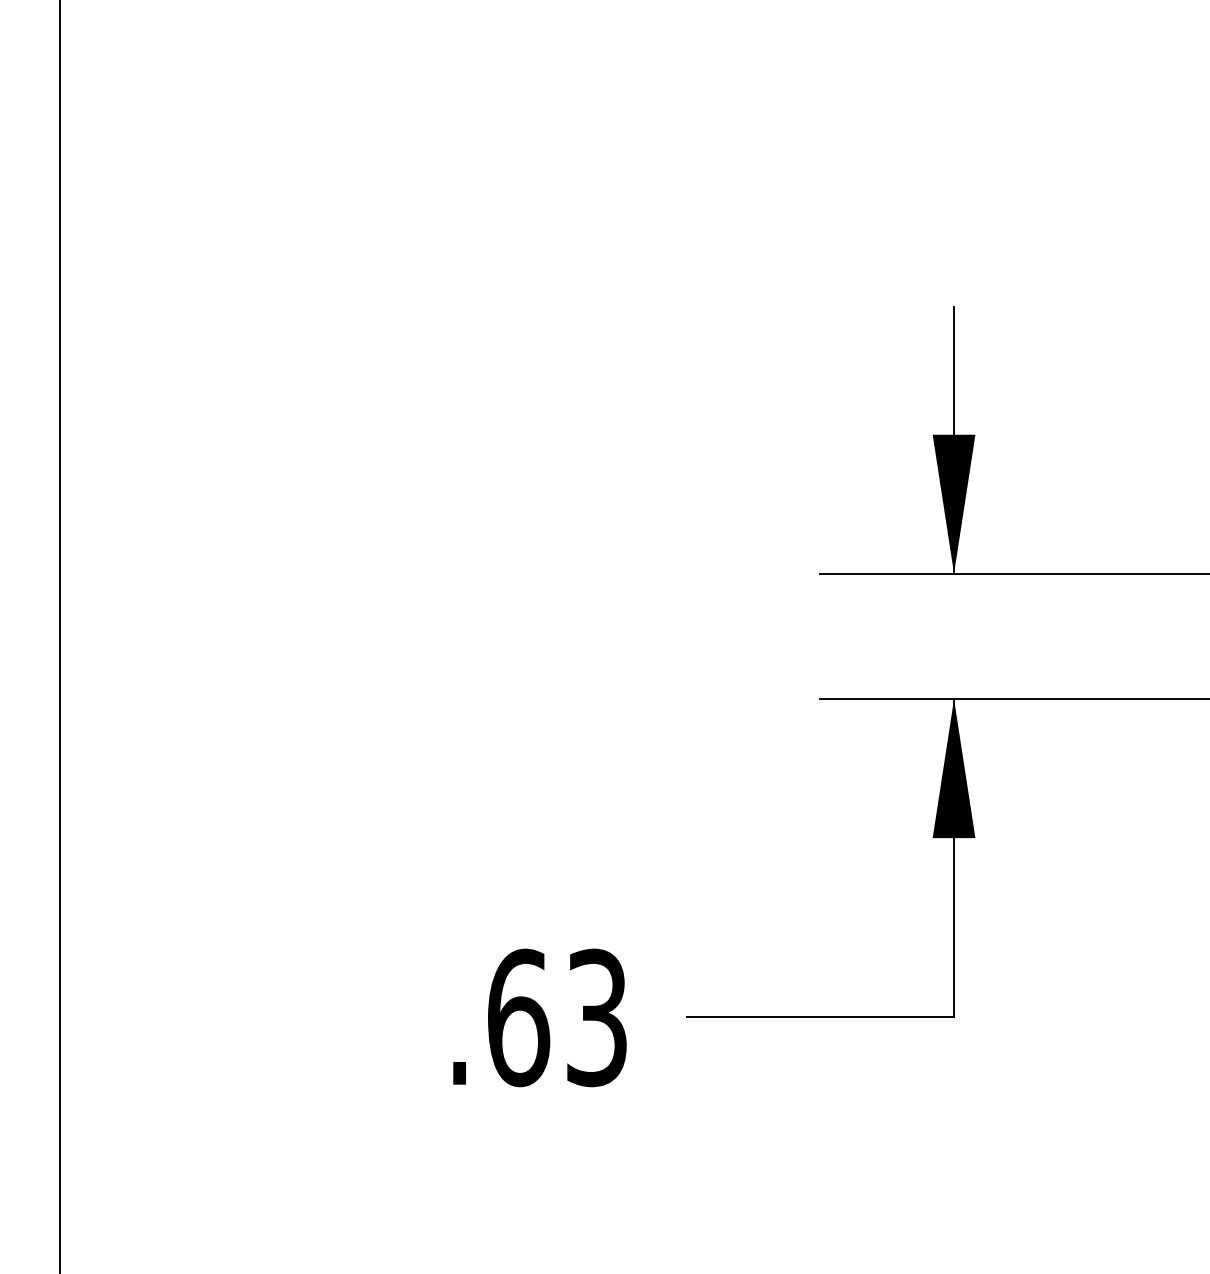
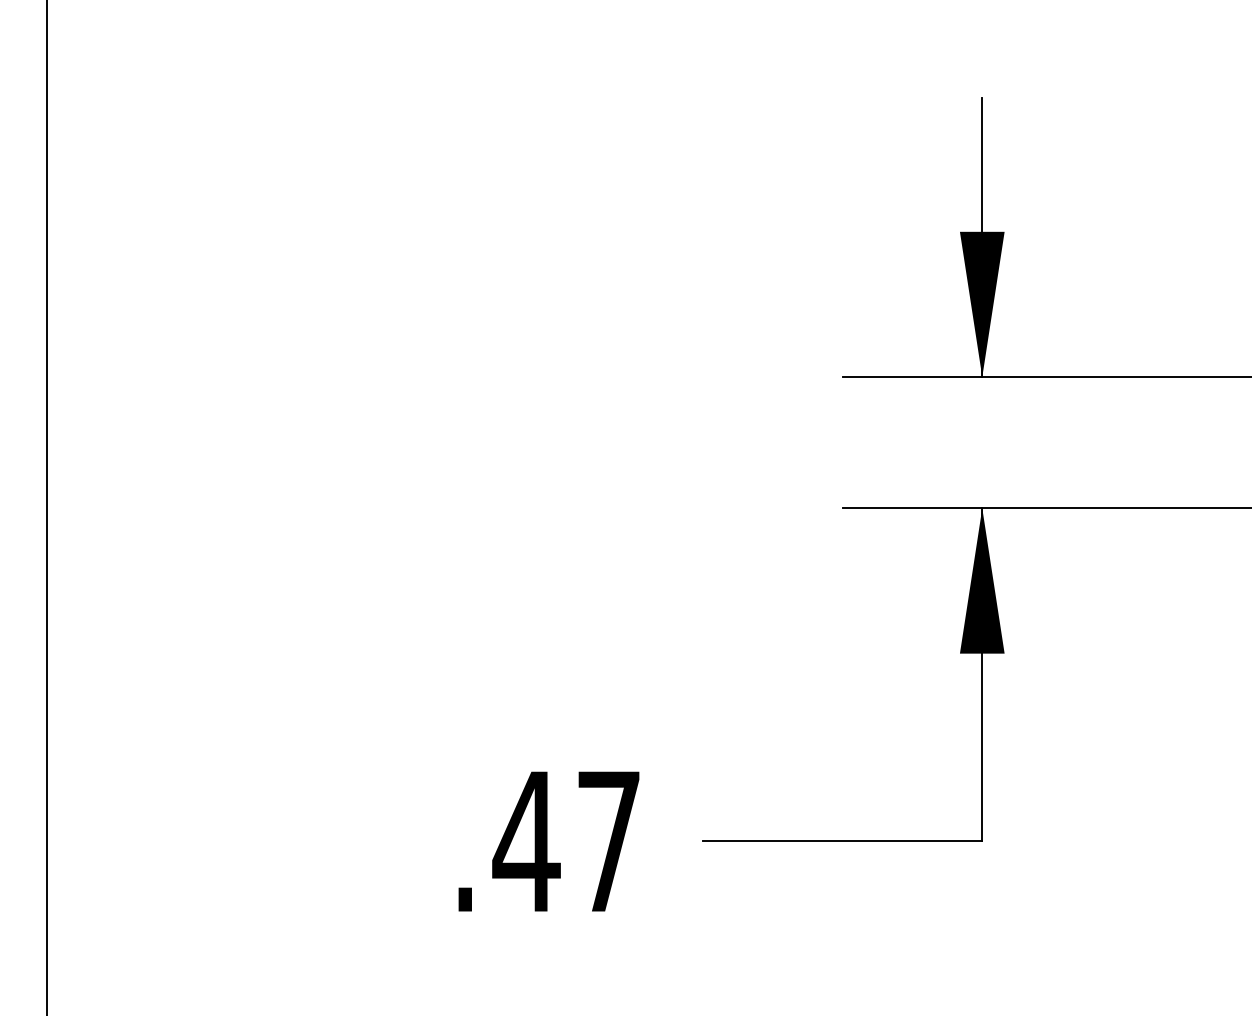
text: (555, 1017) -> (565, 841), .63 -> .47

